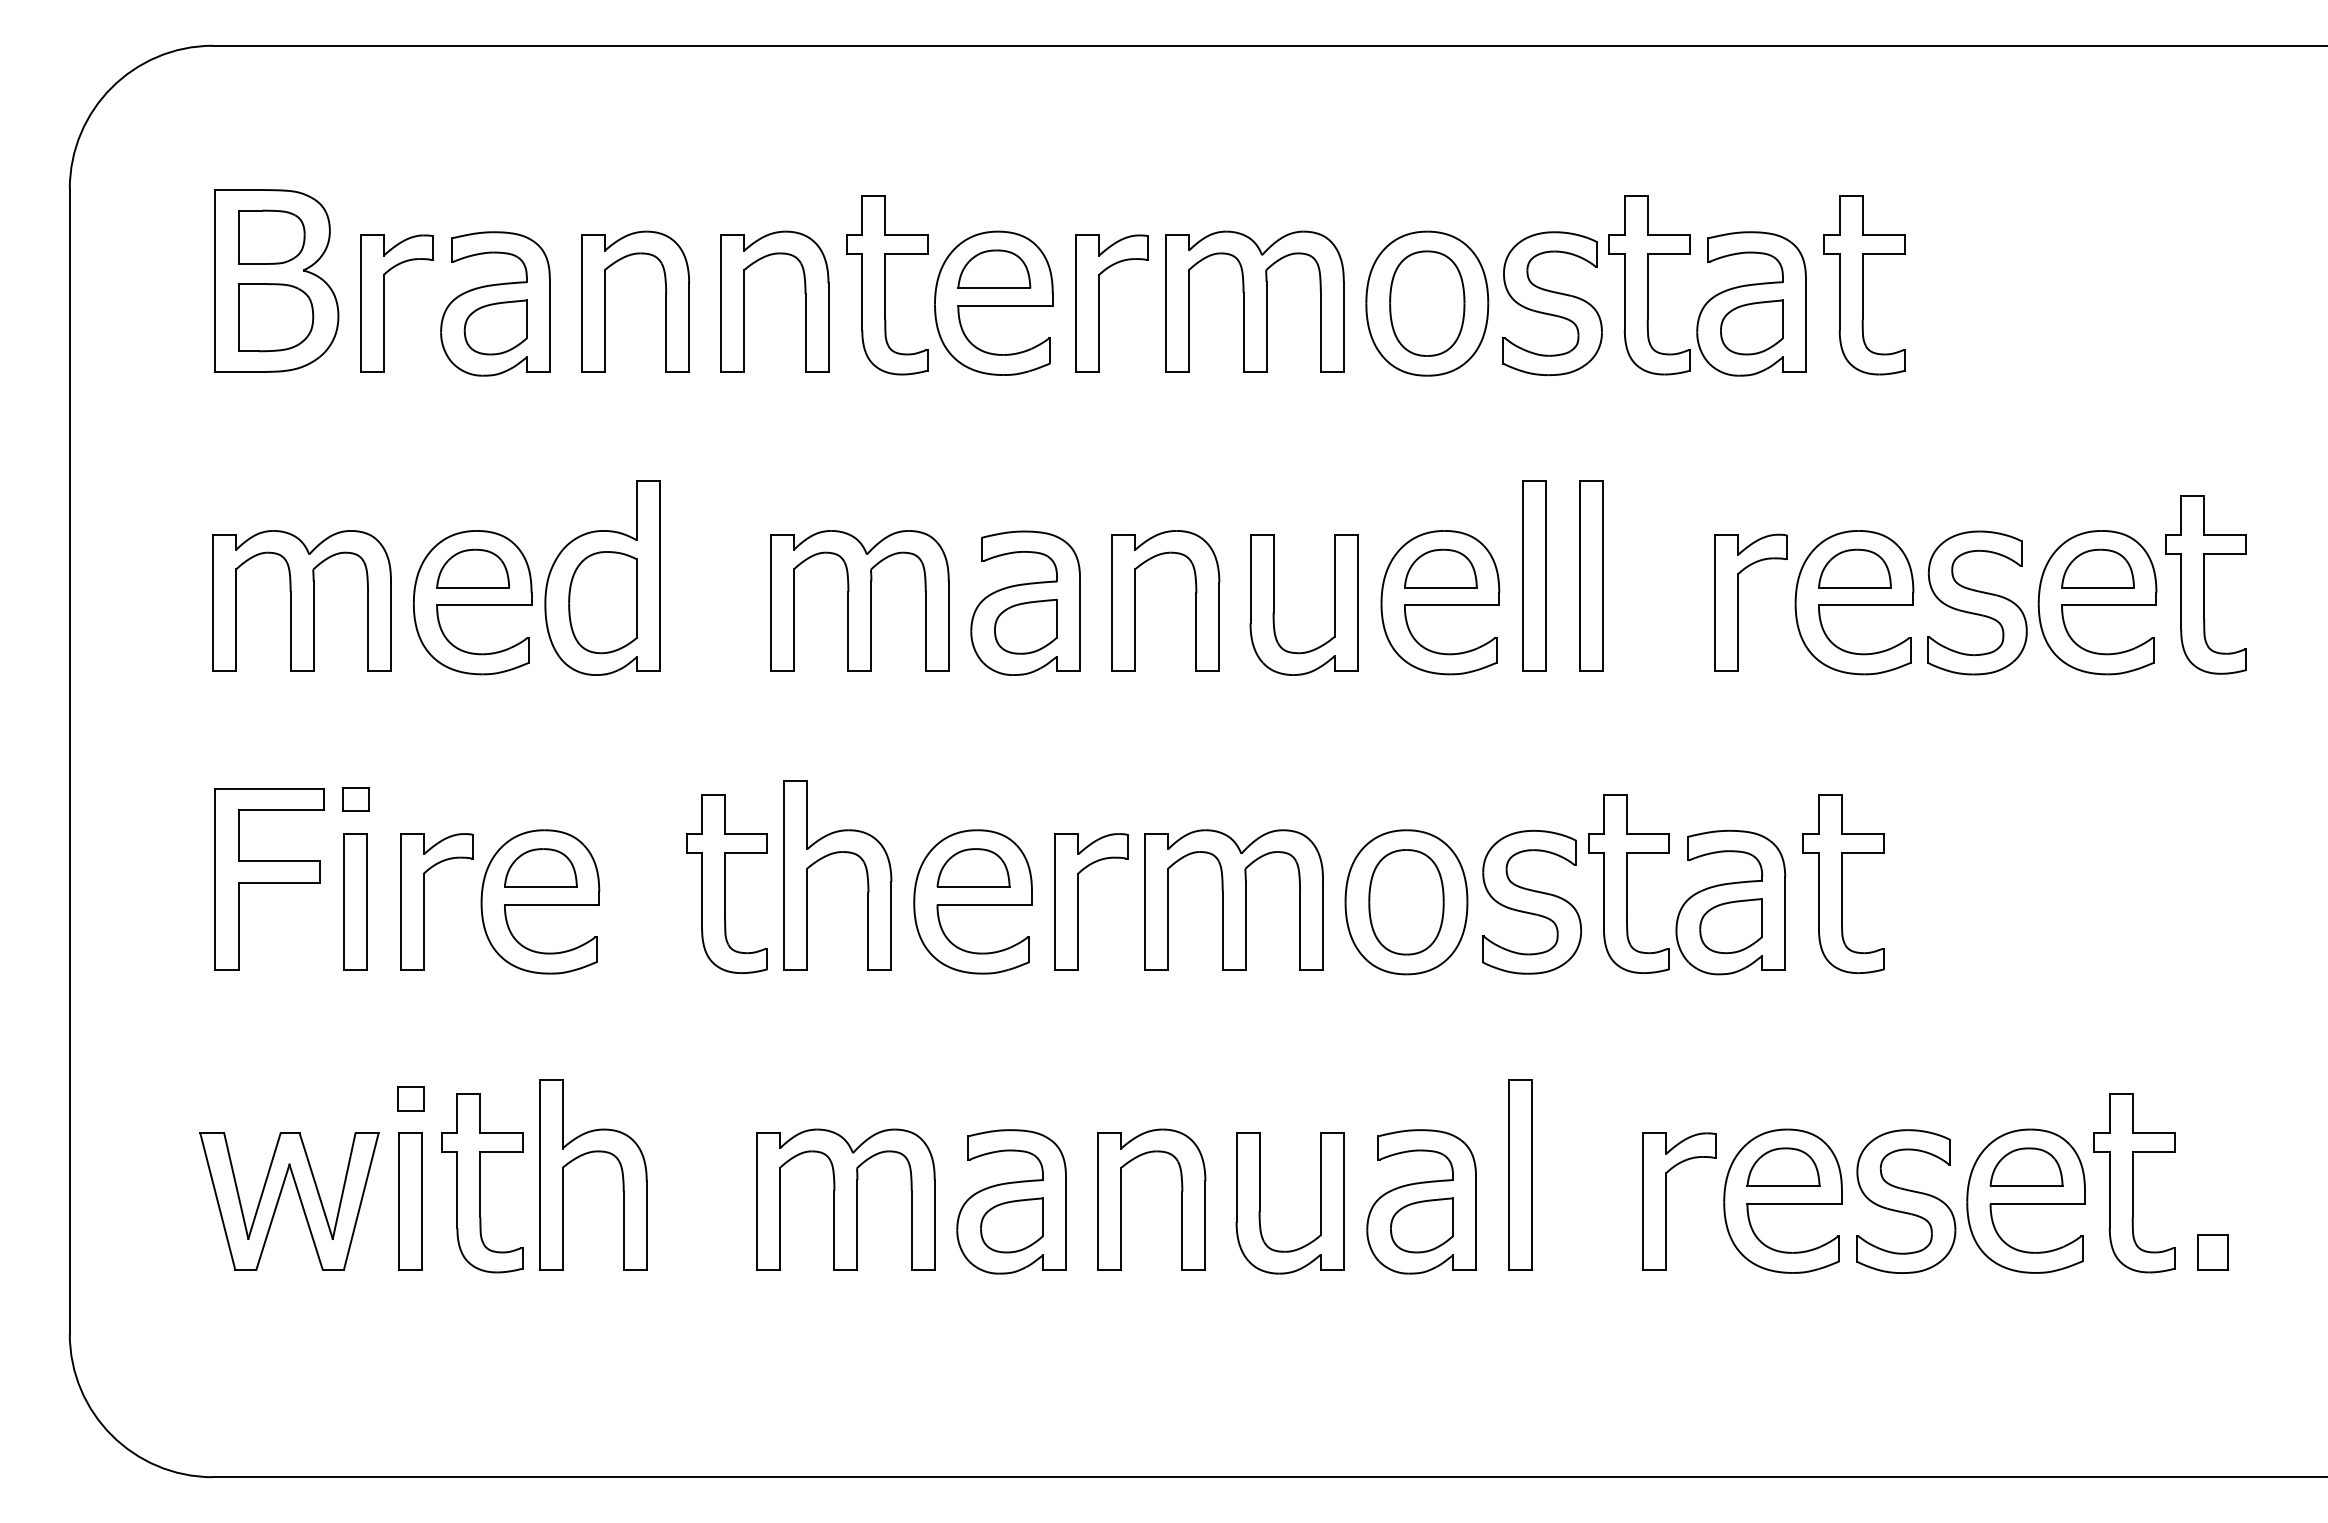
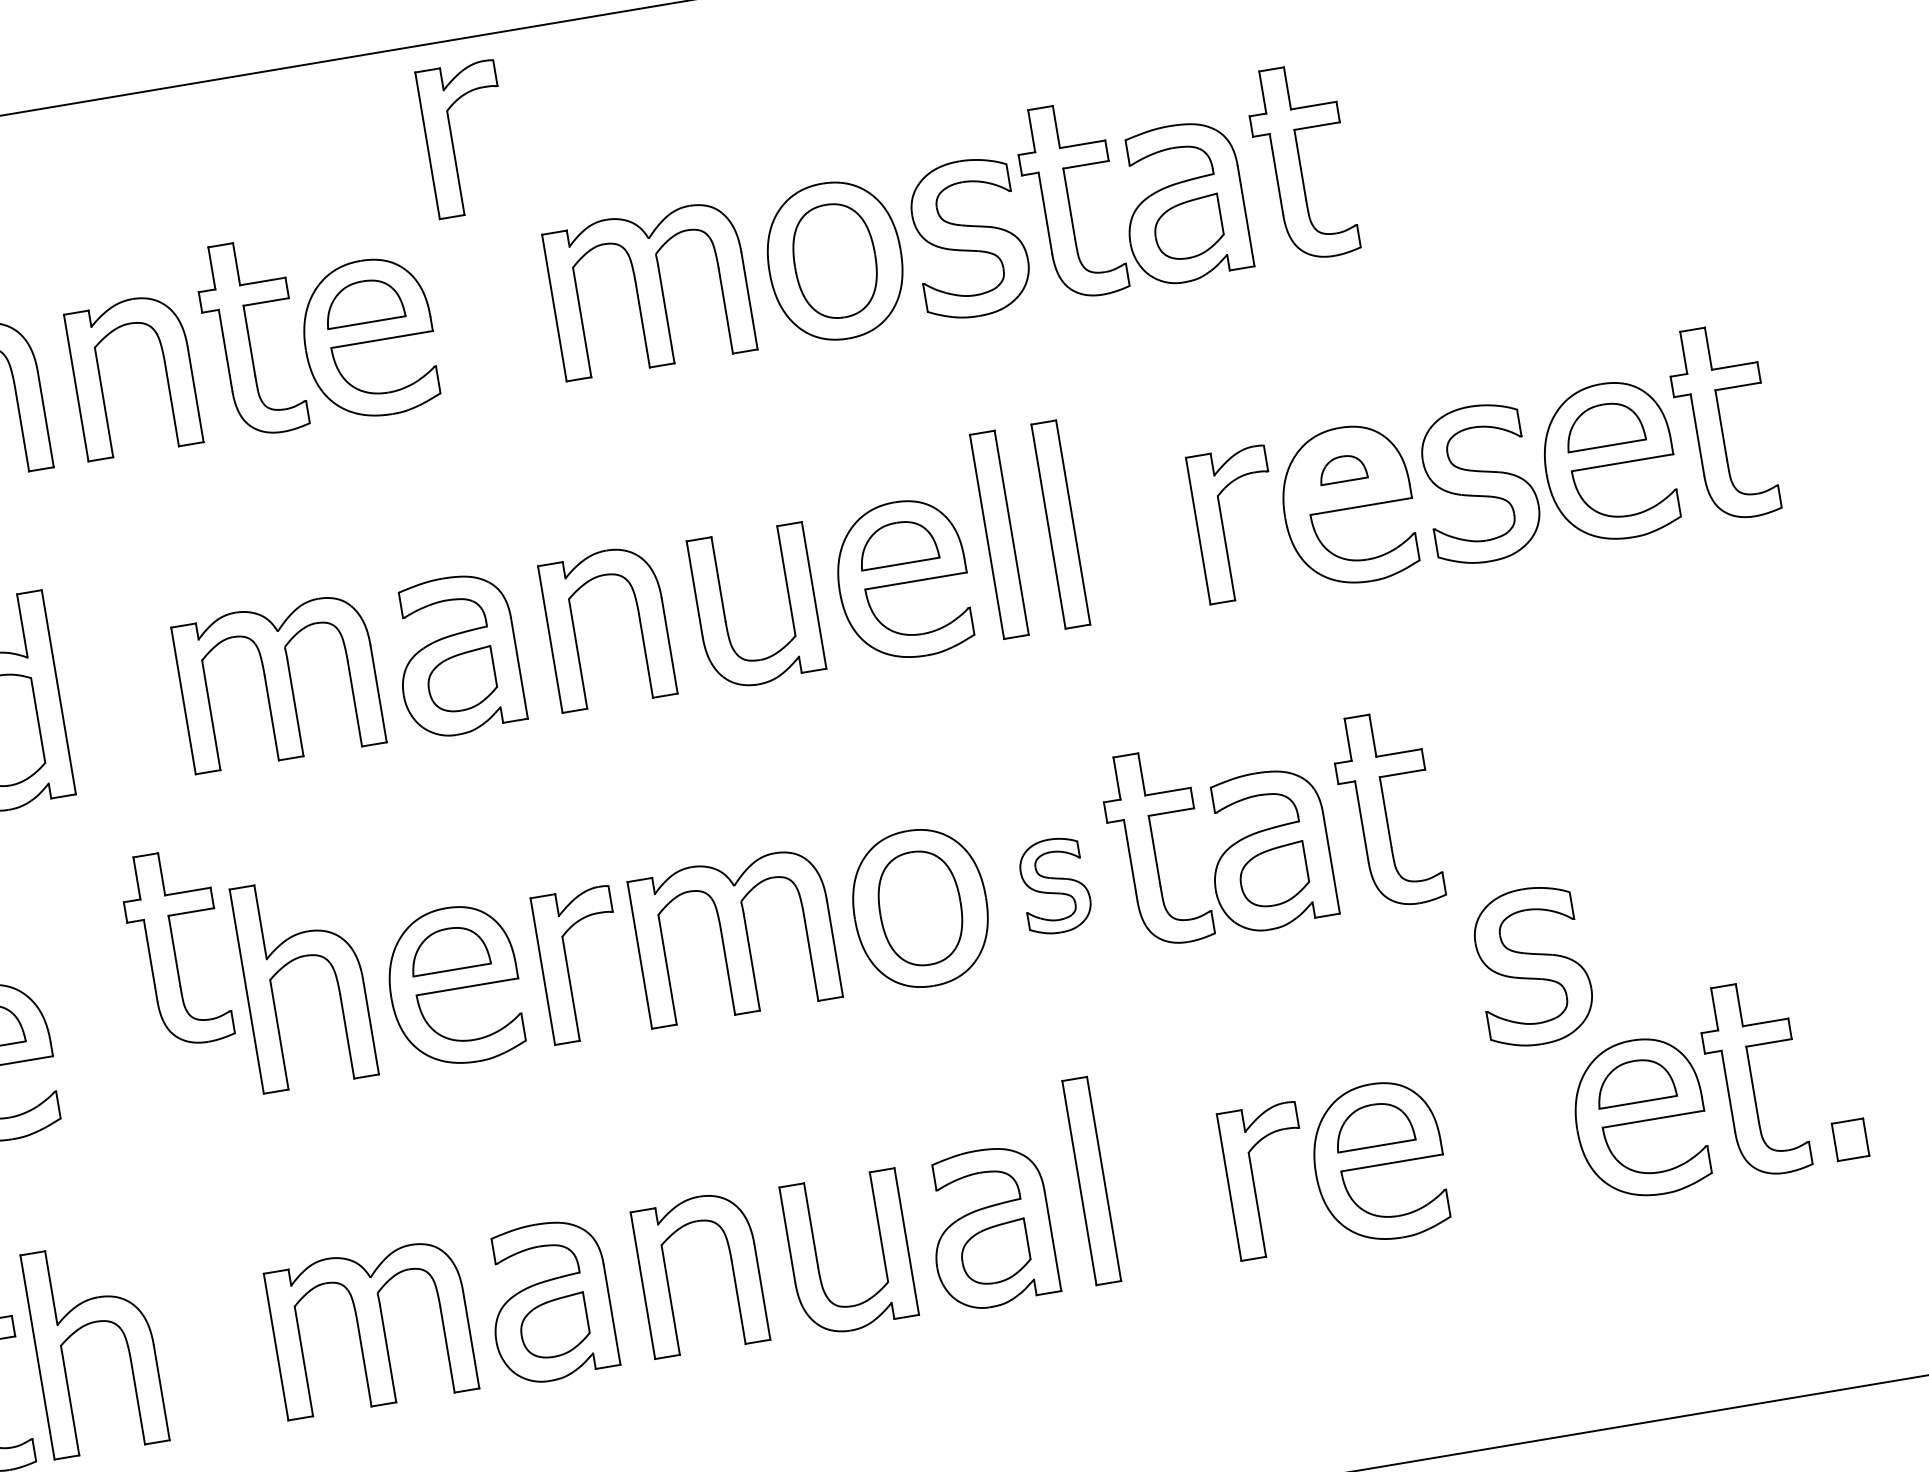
part: (1099, 303) -> (452, 141), moved
part: (1854, 568) -> (1342, 468), size x0.6
part: (726, 883) -> (175, 948), moved
part: (1531, 902) -> (1054, 886), size x0.6
part: (1906, 1201) -> (1533, 966), moved

